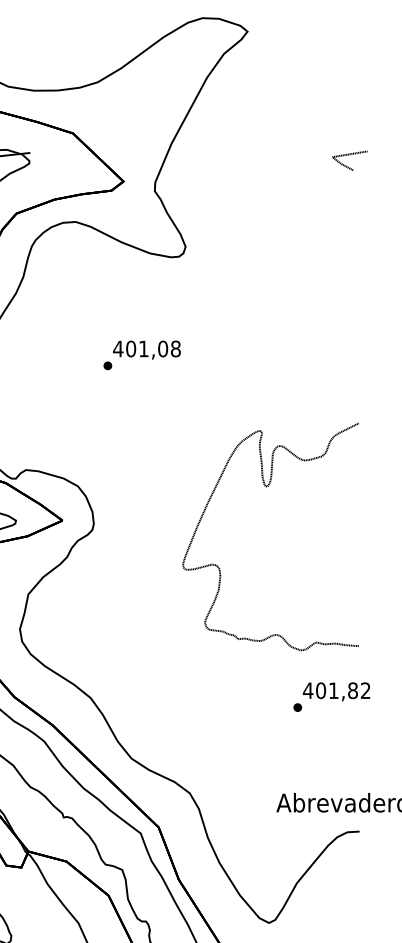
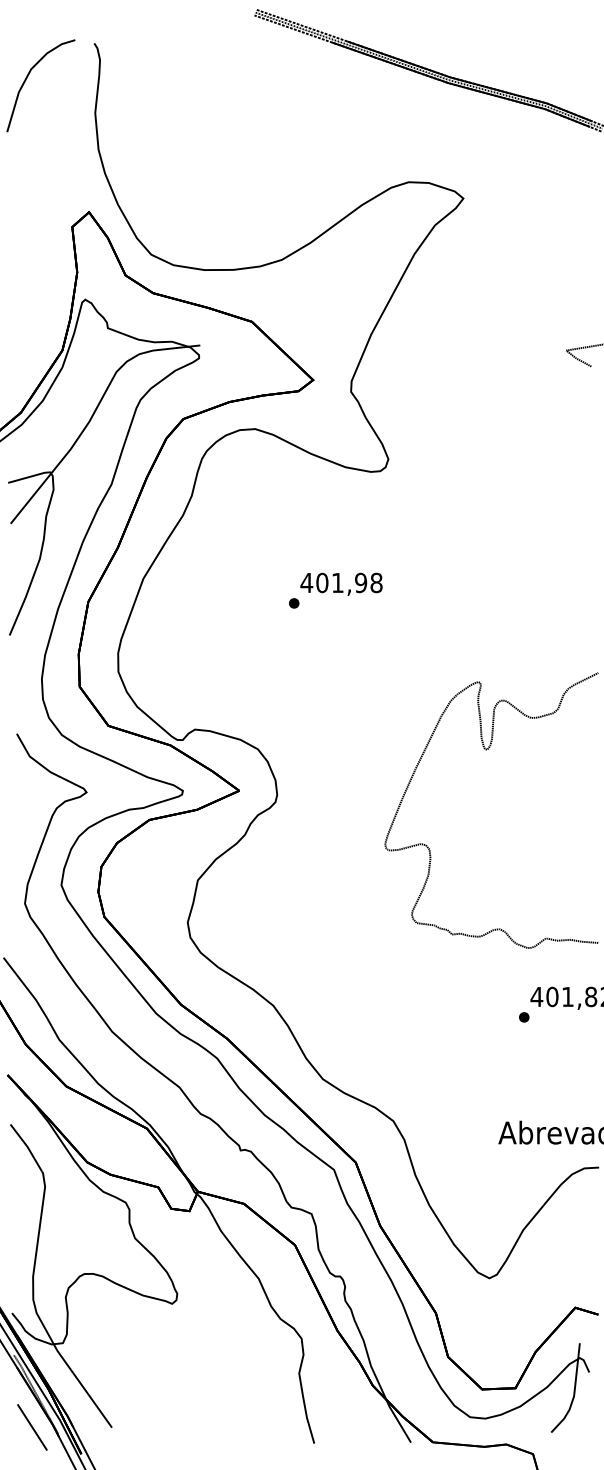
text: (163, 349) -> (361, 583), 401,08 -> 401,98

